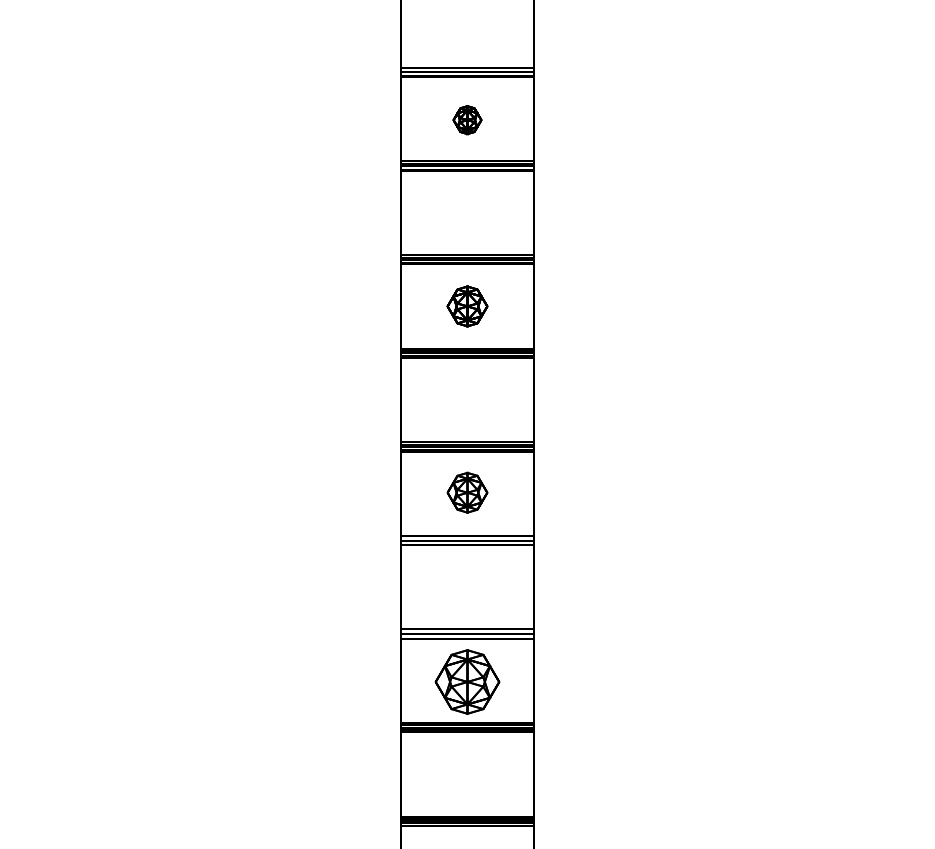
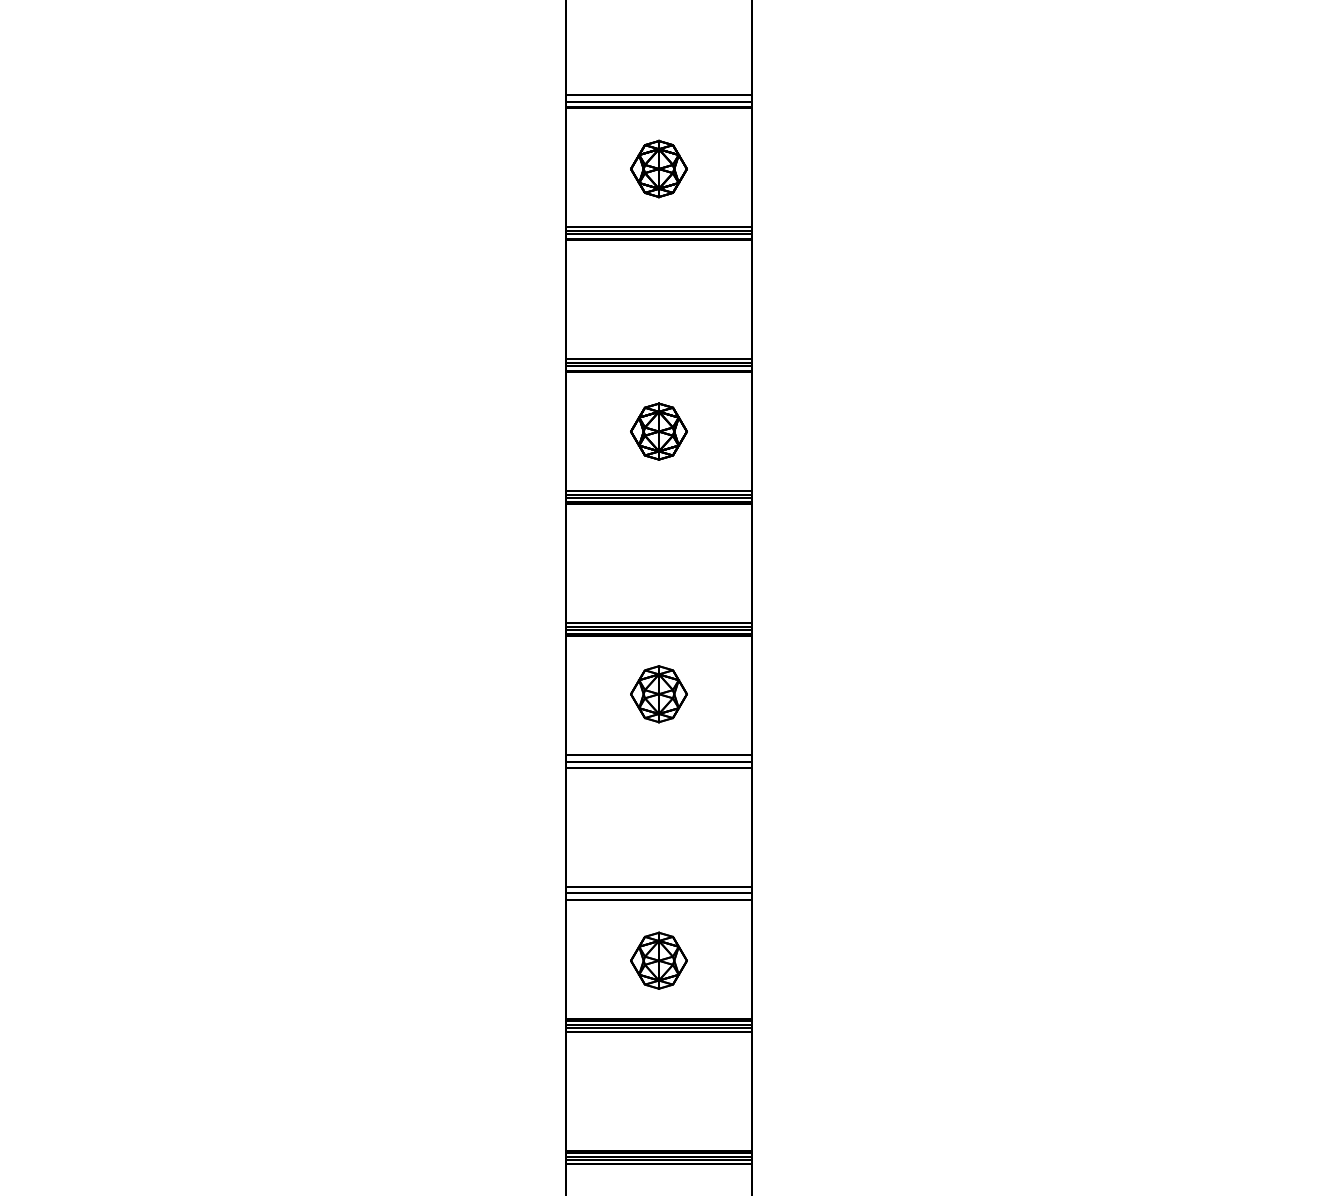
part: (467, 119) -> (658, 168), size x1.43
part: (467, 681) -> (658, 960), size x0.62

